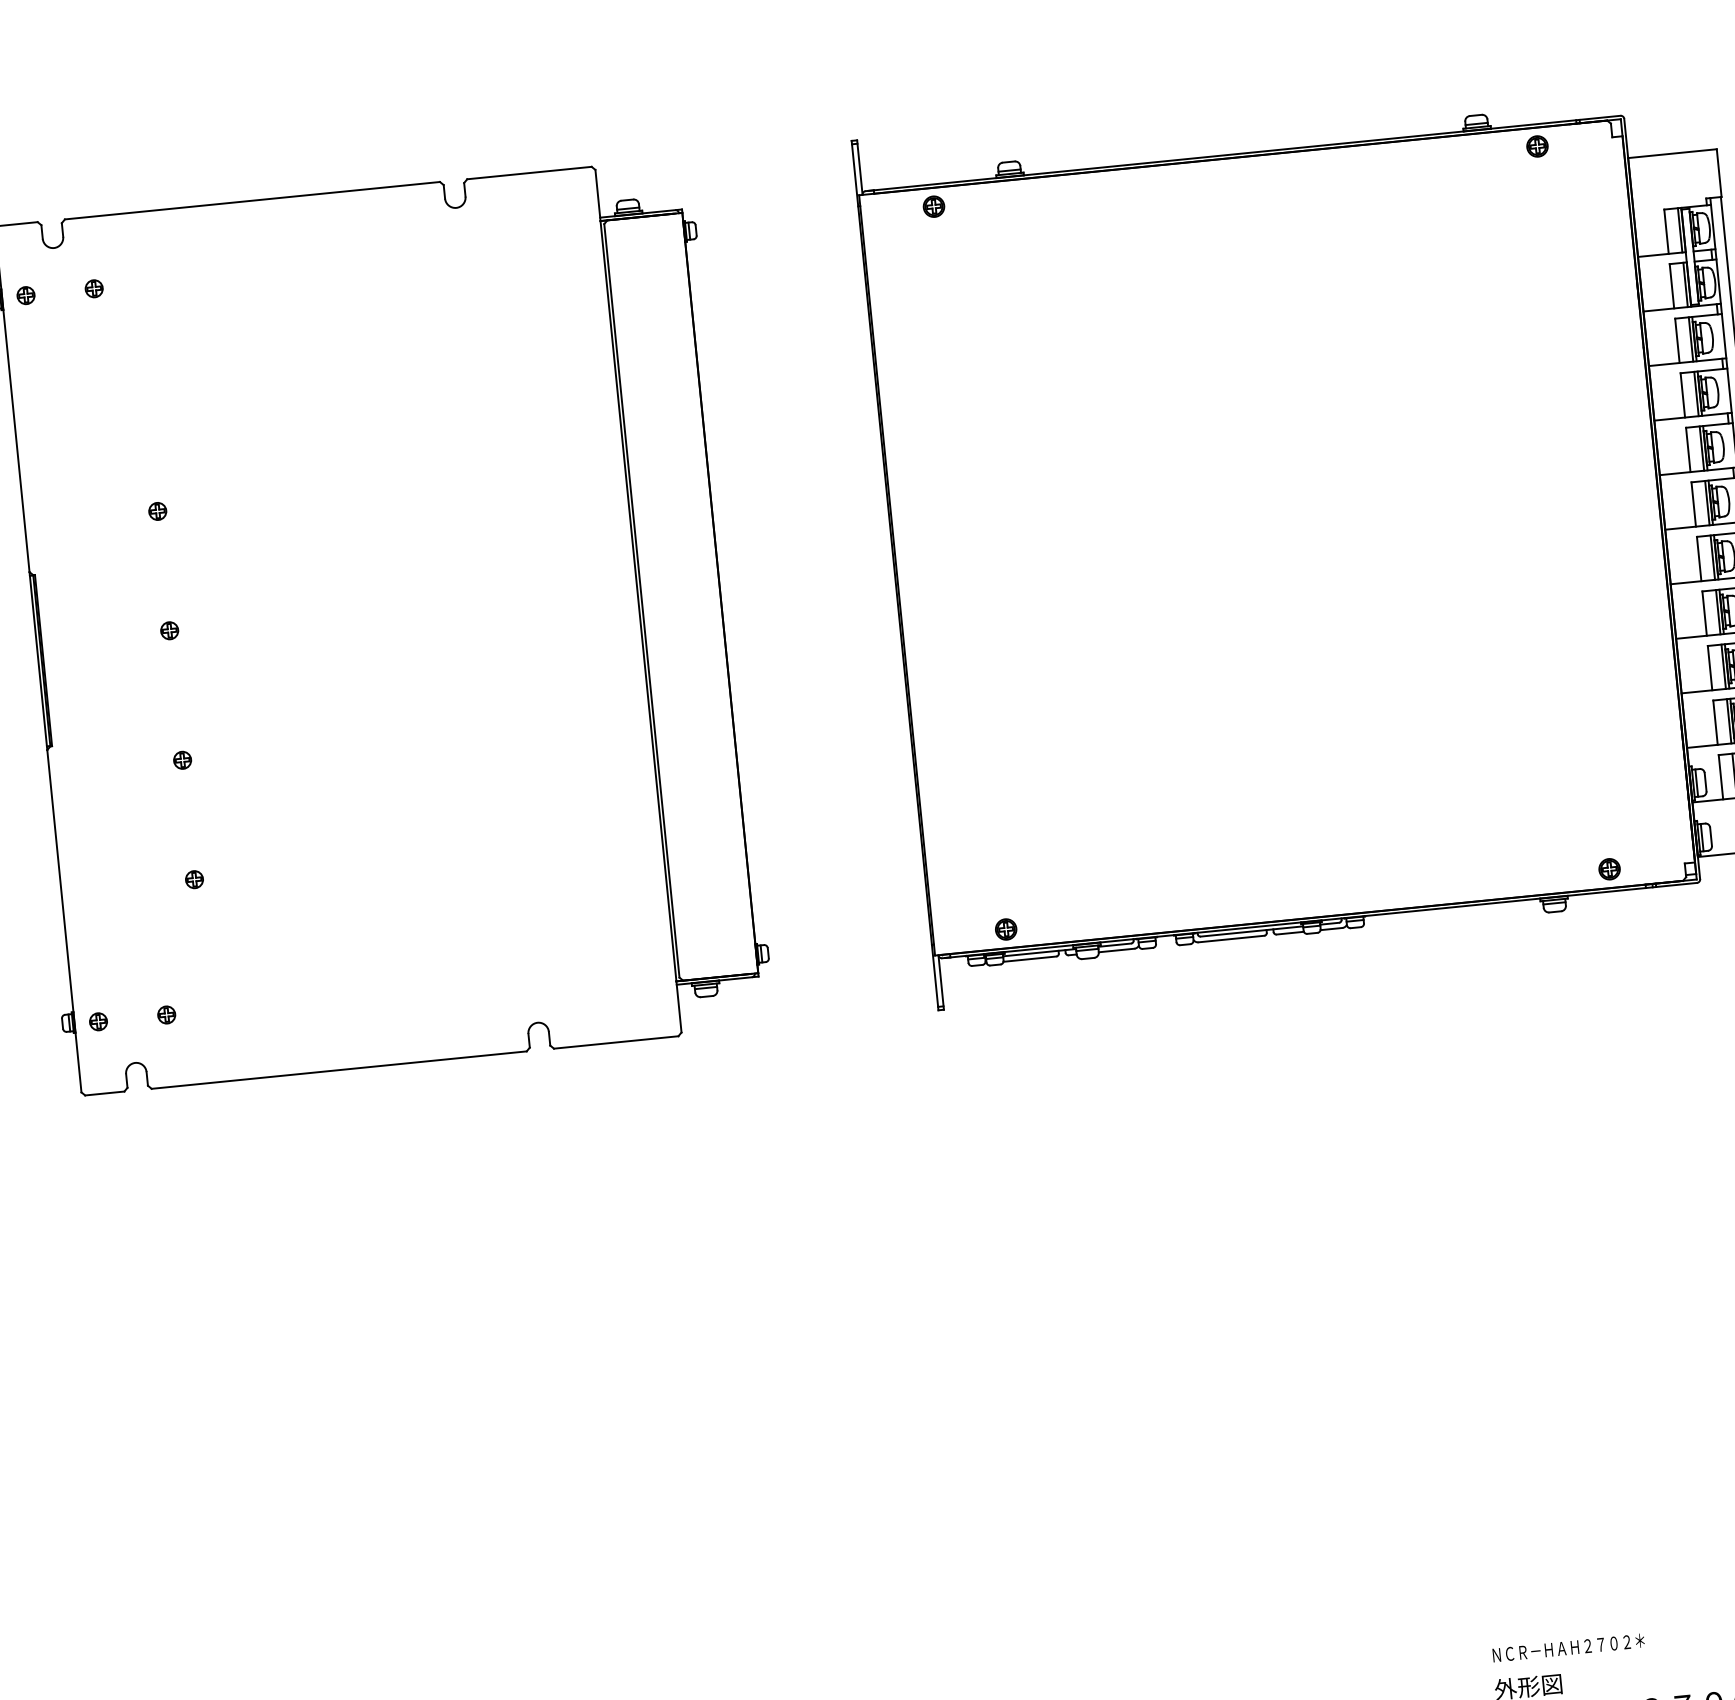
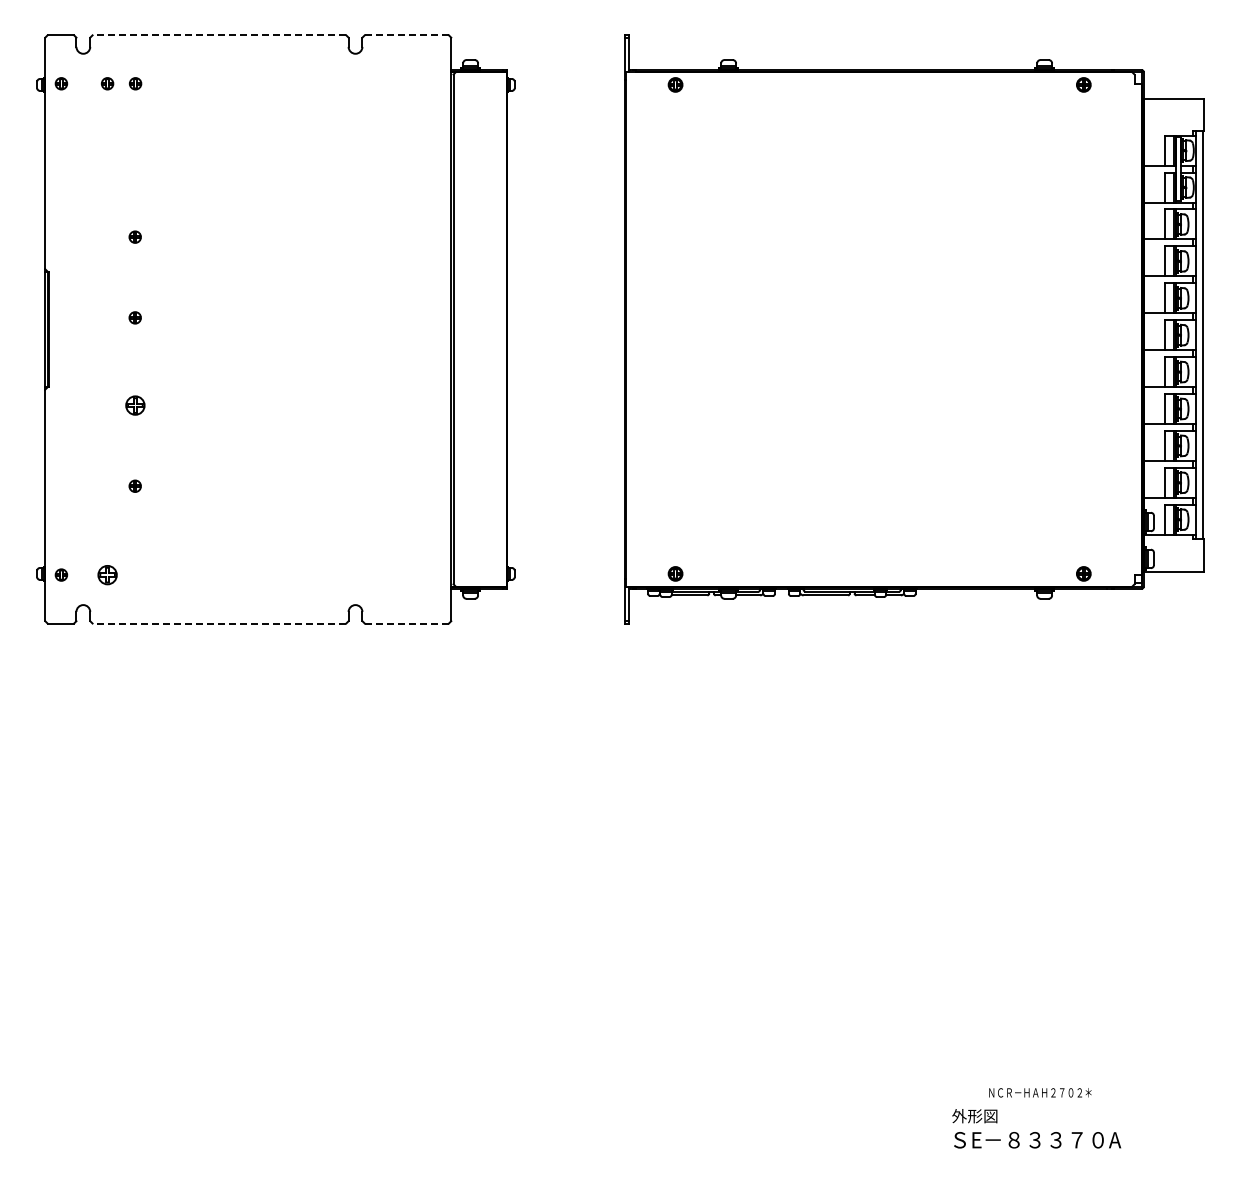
line: (528, 173) -> (406, 35), solid -> dashed
line: (252, 200) -> (219, 35), solid -> dashed
part: (135, 284) -> (135, 83), added
part: (181, 760) -> (134, 405), size x1.6
part: (166, 1014) -> (107, 574), size x1.6
line: (615, 1042) -> (406, 623), solid -> dashed
line: (339, 1070) -> (219, 623), solid -> dashed
text: (1568, 1647) -> (1040, 1092), moved

